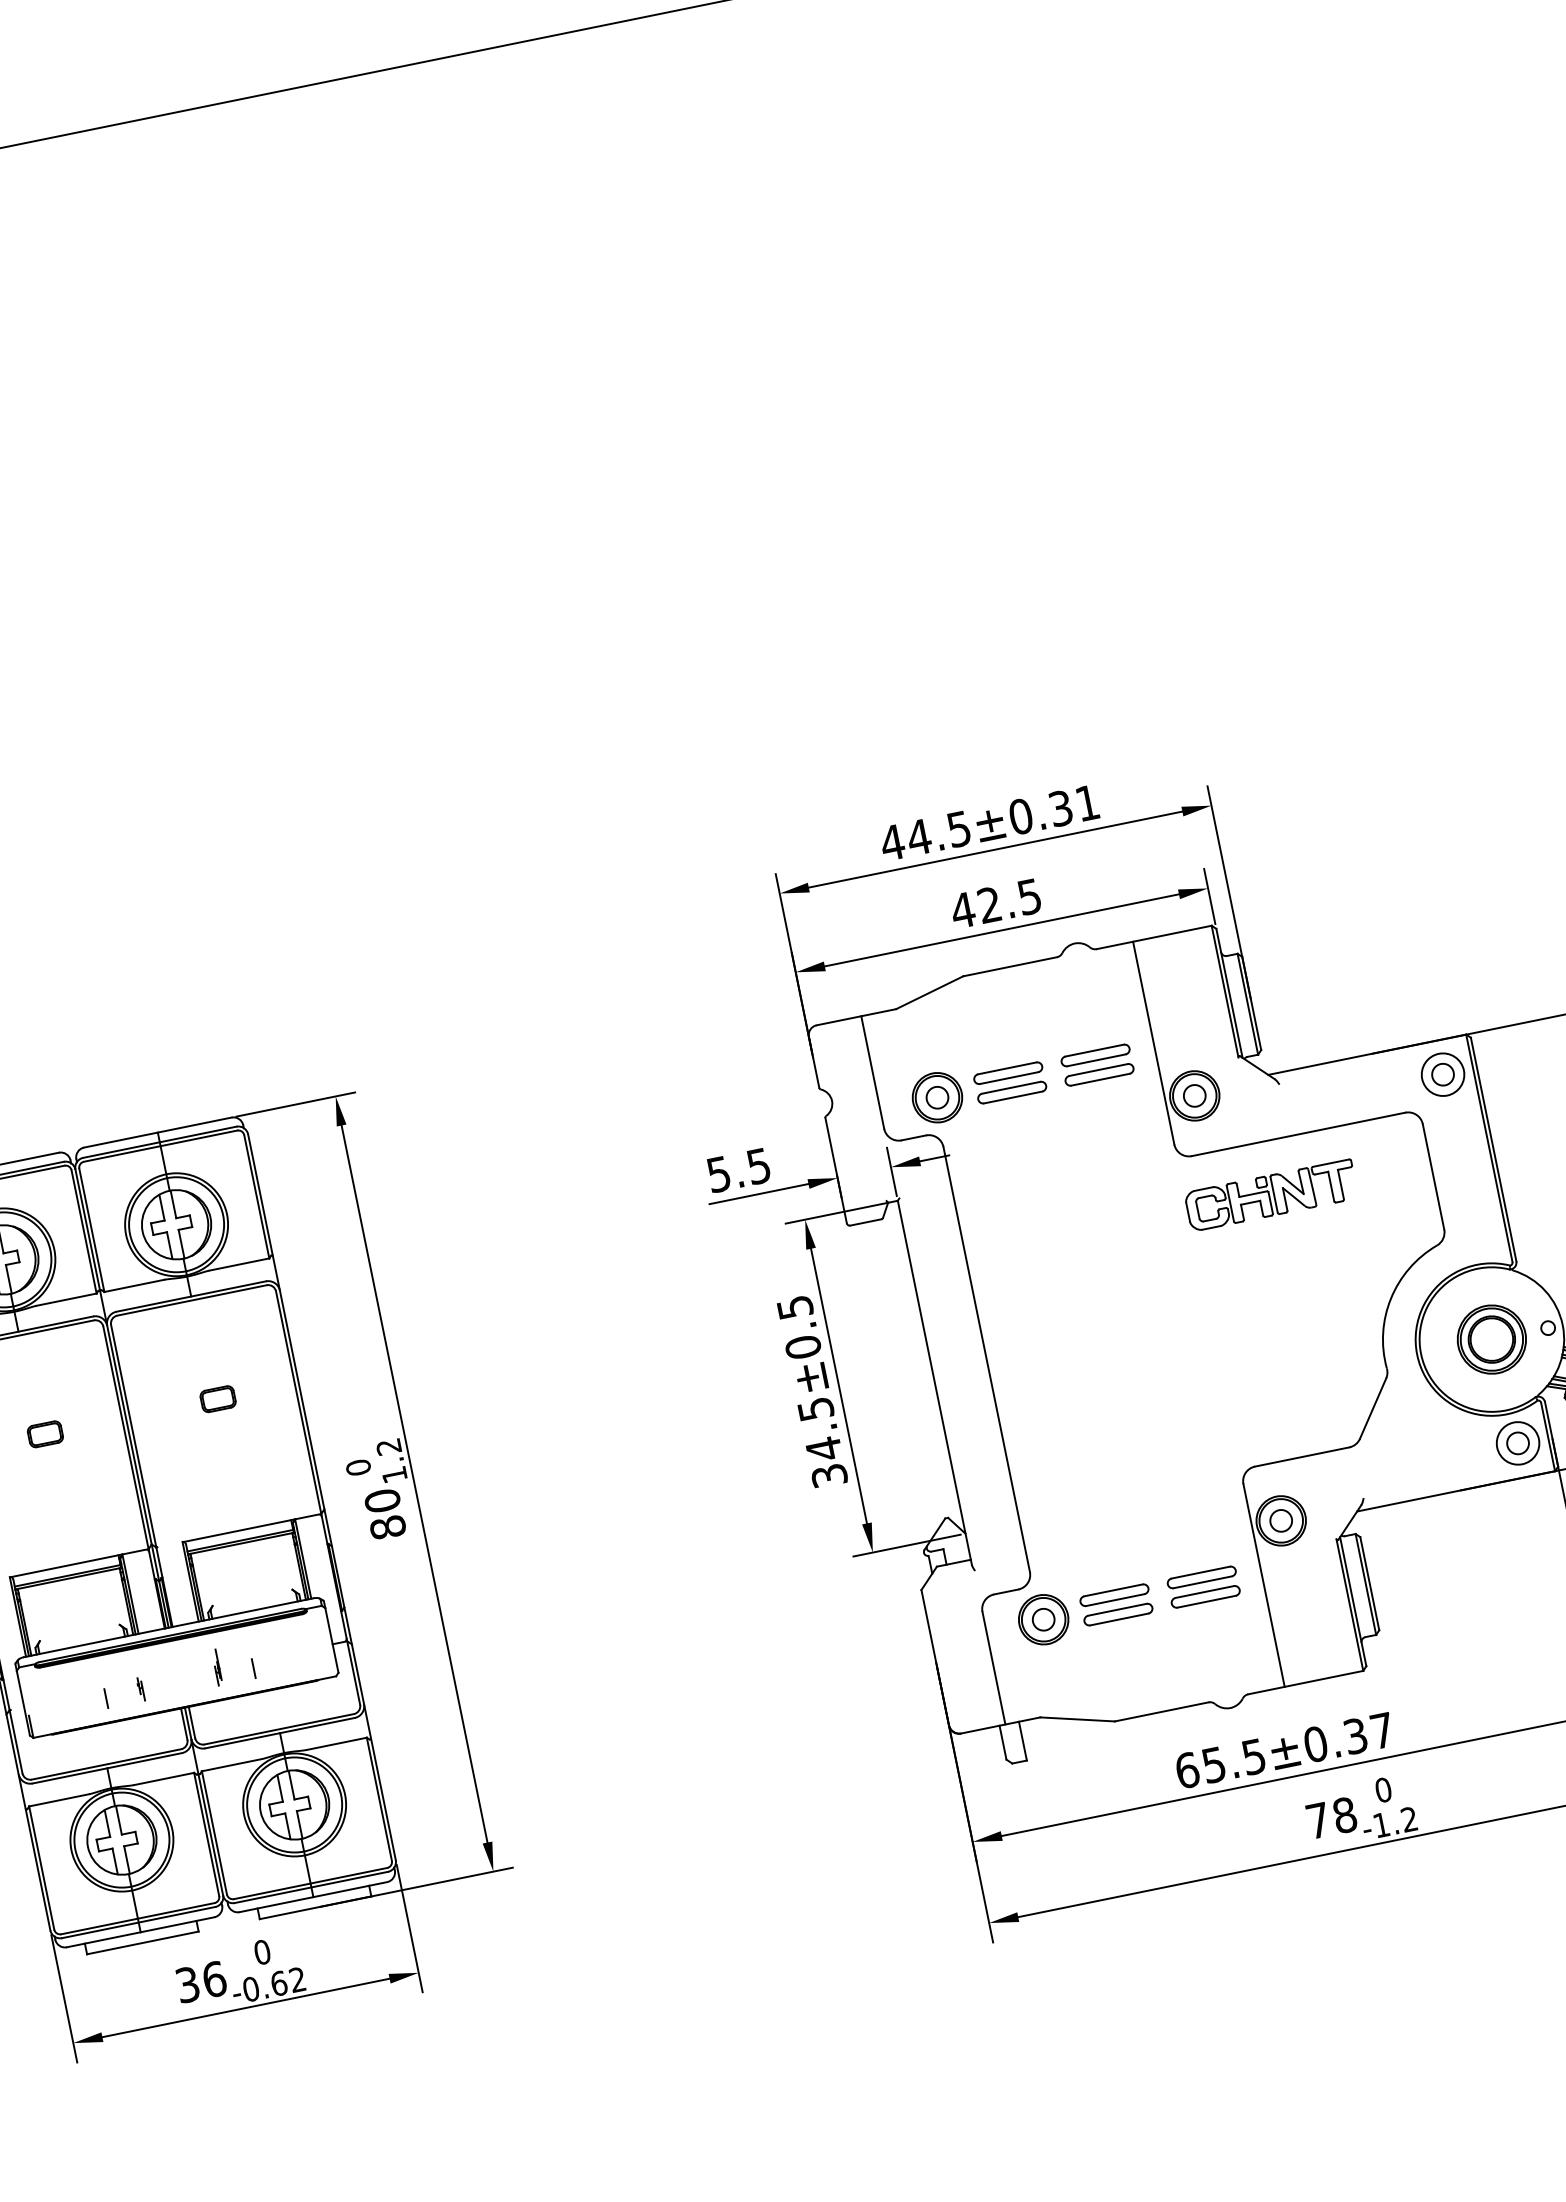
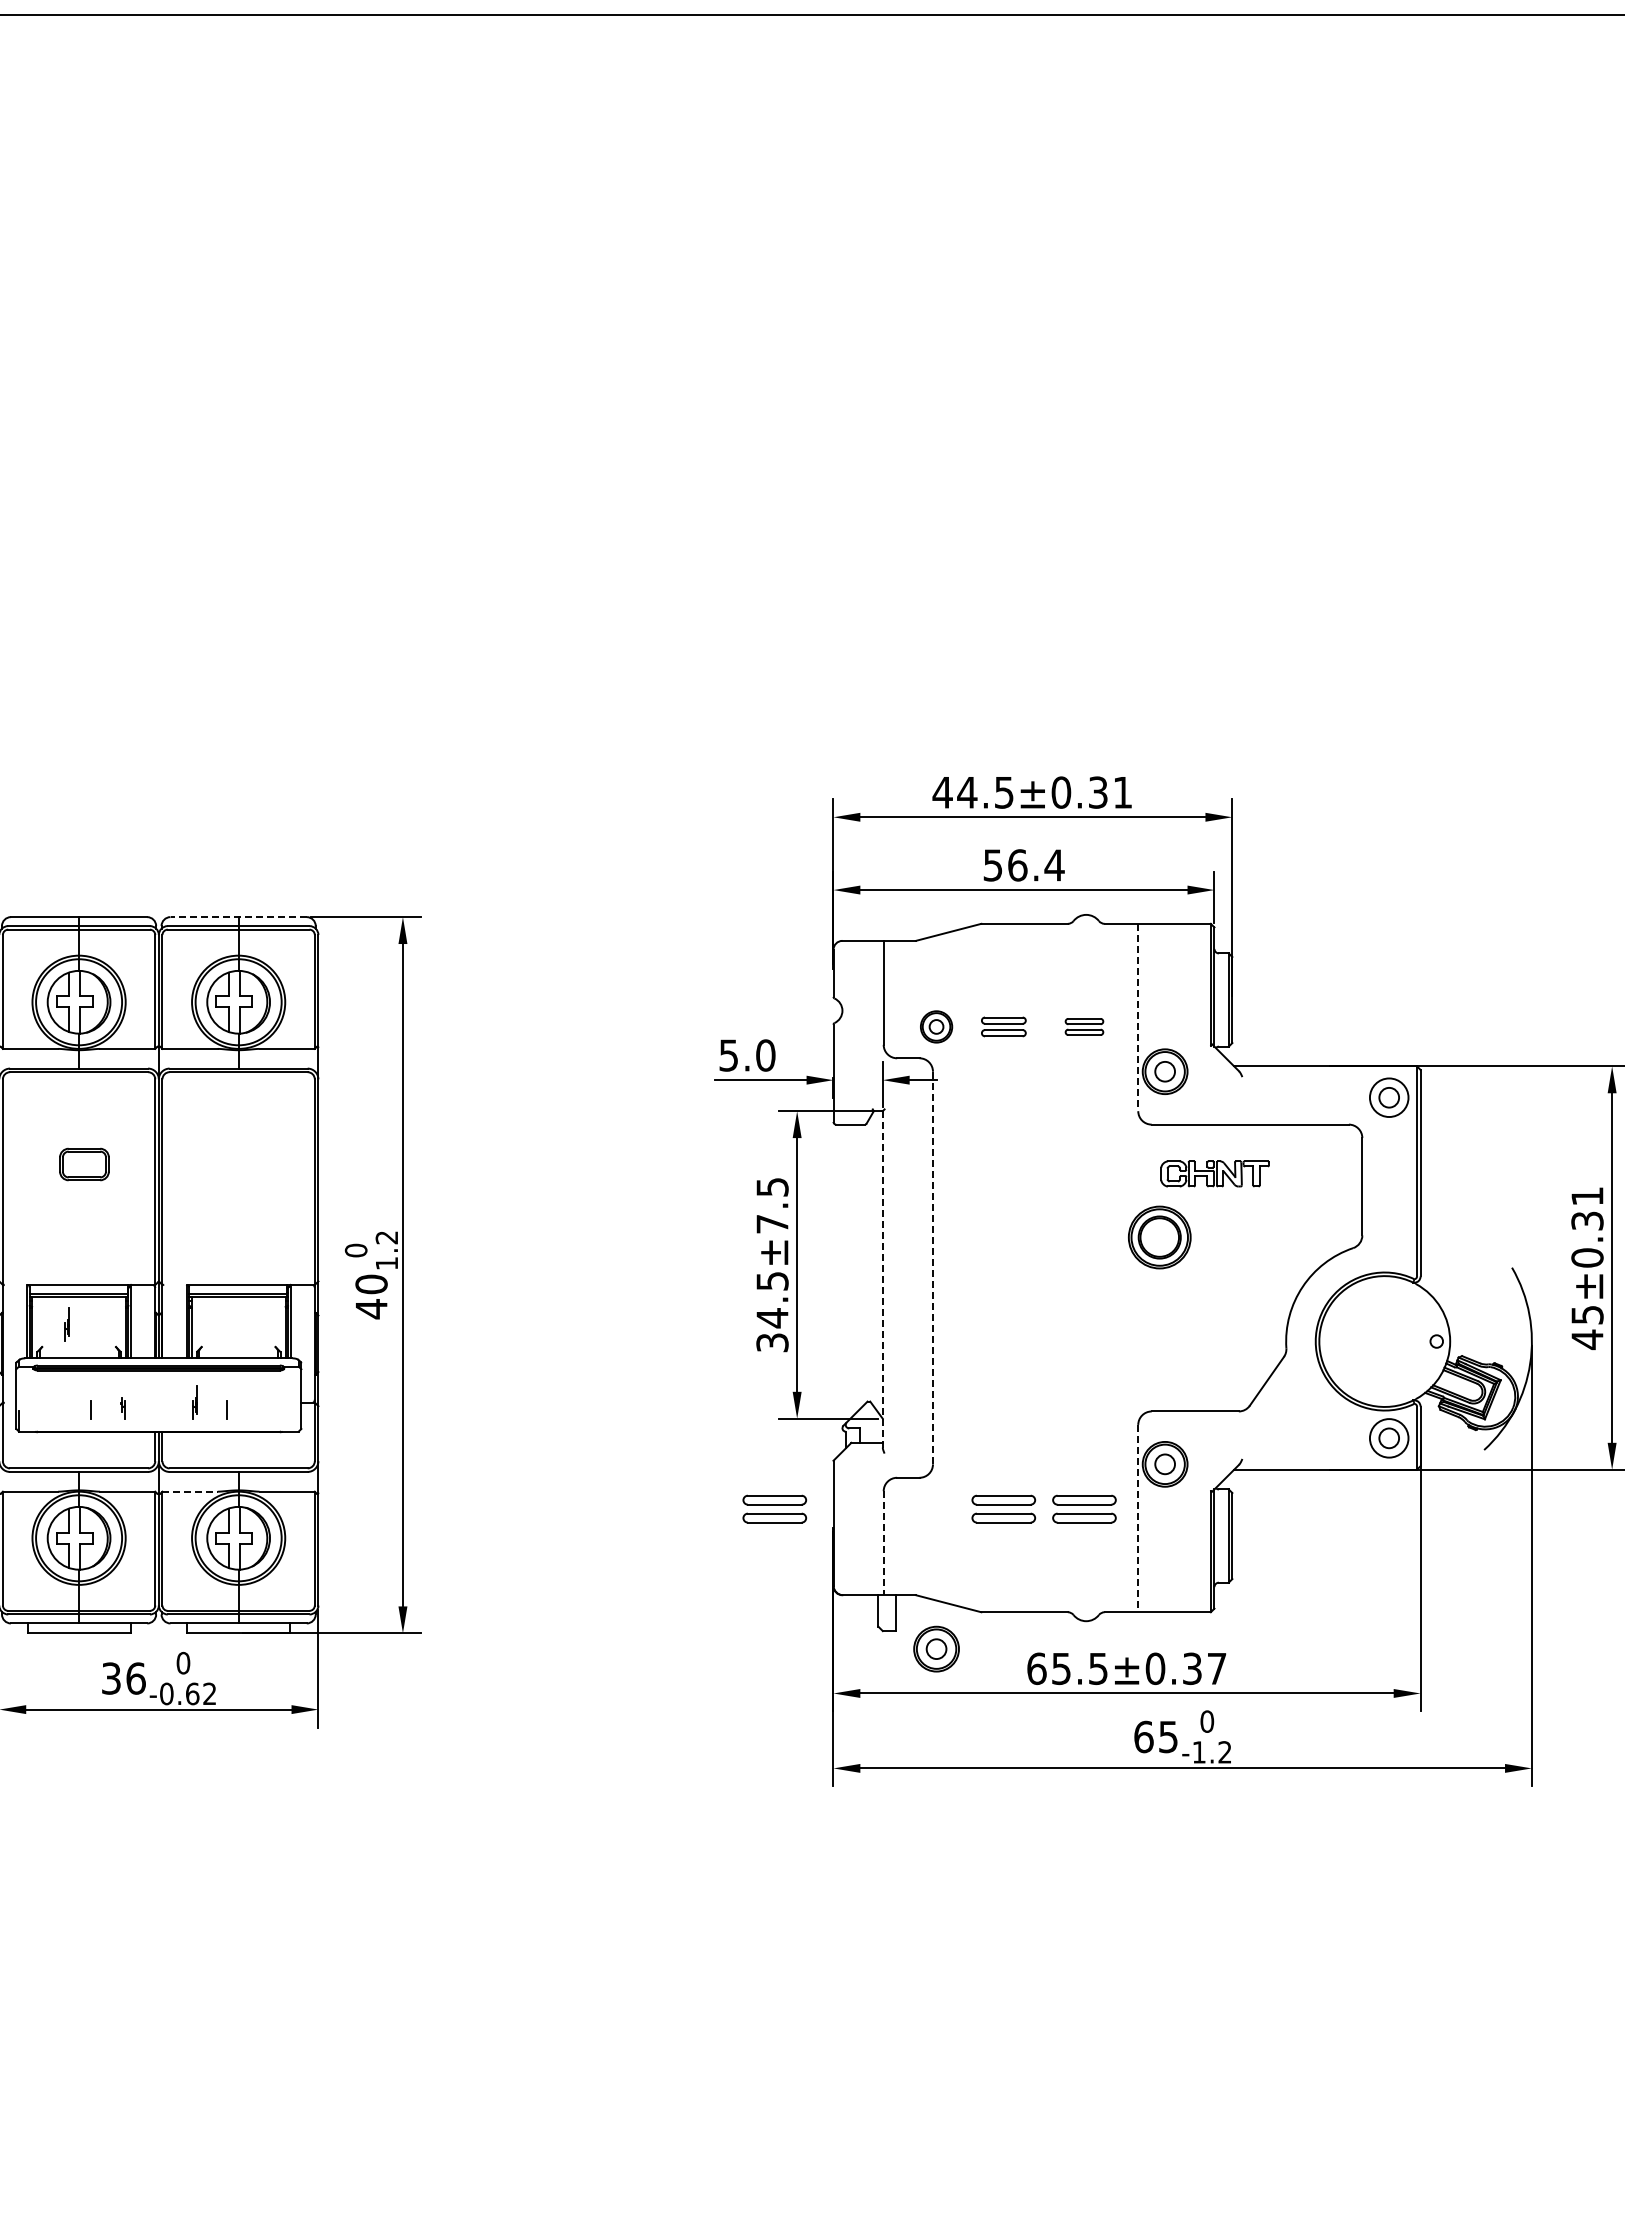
text: (996, 903) -> (1023, 865), 42.5 -> 56.4
line: (1153, 1043) -> (1138, 1017), solid -> dashed
part: (1097, 1064) -> (1084, 1026), size x0.6
part: (1009, 1082) -> (1003, 1026), size x0.7
part: (937, 1097) -> (936, 1026), size x0.7
line: (157, 1133) -> (238, 917), solid -> dashed
text: (758, 1166) -> (765, 1055), 5.5 -> 5.0
part: (1270, 1195) -> (1214, 1173), size x0.7
part: (1491, 1339) -> (1159, 1237), moved
text: (803, 1346) -> (772, 1223), 34.5±0.5 -> 34.5±7.5
line: (986, 1360) -> (932, 1268), solid -> dashed
line: (934, 1381) -> (882, 1278), solid -> dashed
part: (217, 1399) -> (243, 1164), removed
part: (45, 1434) -> (84, 1164), size x1.6
text: (388, 1528) -> (371, 1309), 80 -> 40
line: (1264, 1585) -> (1138, 1518), solid -> dashed
part: (61, 1611) -> (66, 1324), added
part: (1043, 1619) -> (936, 1648), moved
part: (868, 1654) -> (774, 1508), added
line: (993, 1668) -> (883, 1543), solid -> dashed
line: (232, 1764) -> (190, 1491), solid -> dashed
text: (1331, 1817) -> (1156, 1736), 78 -> 65

